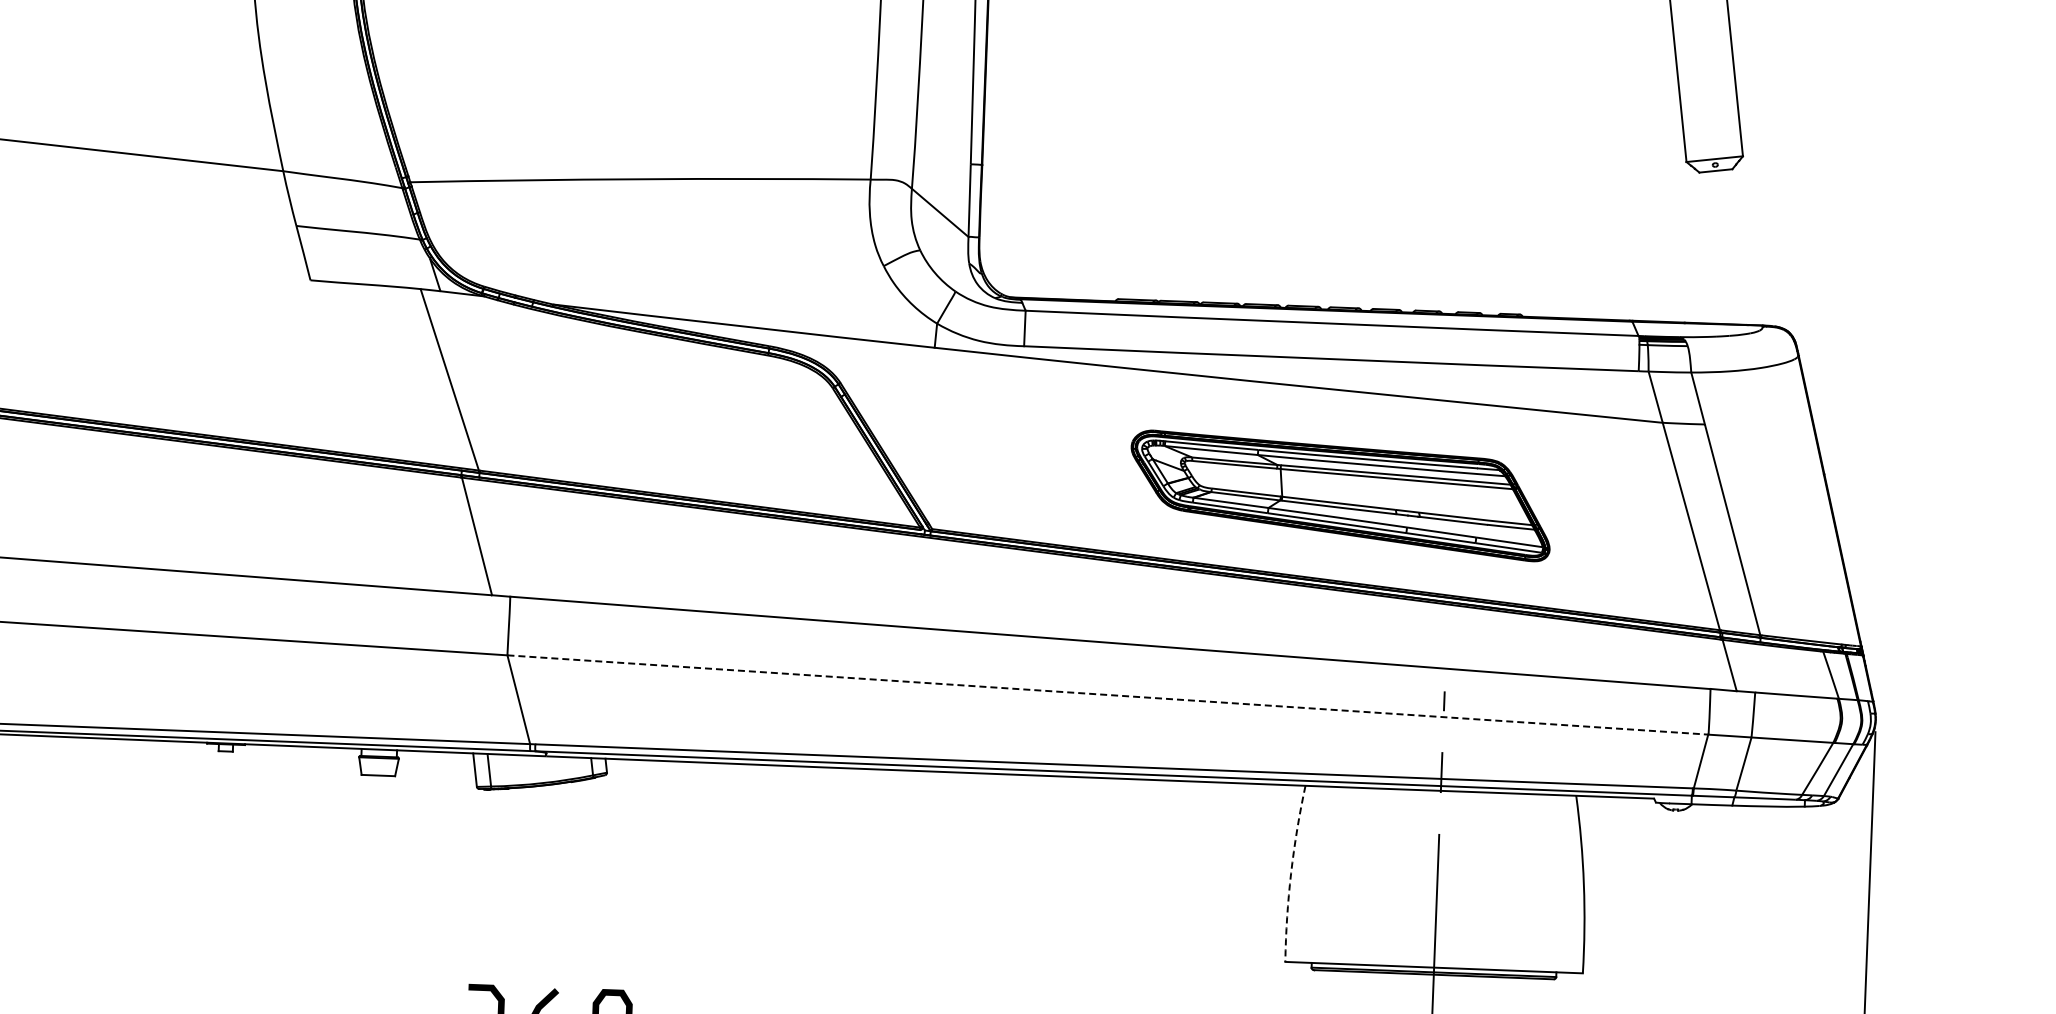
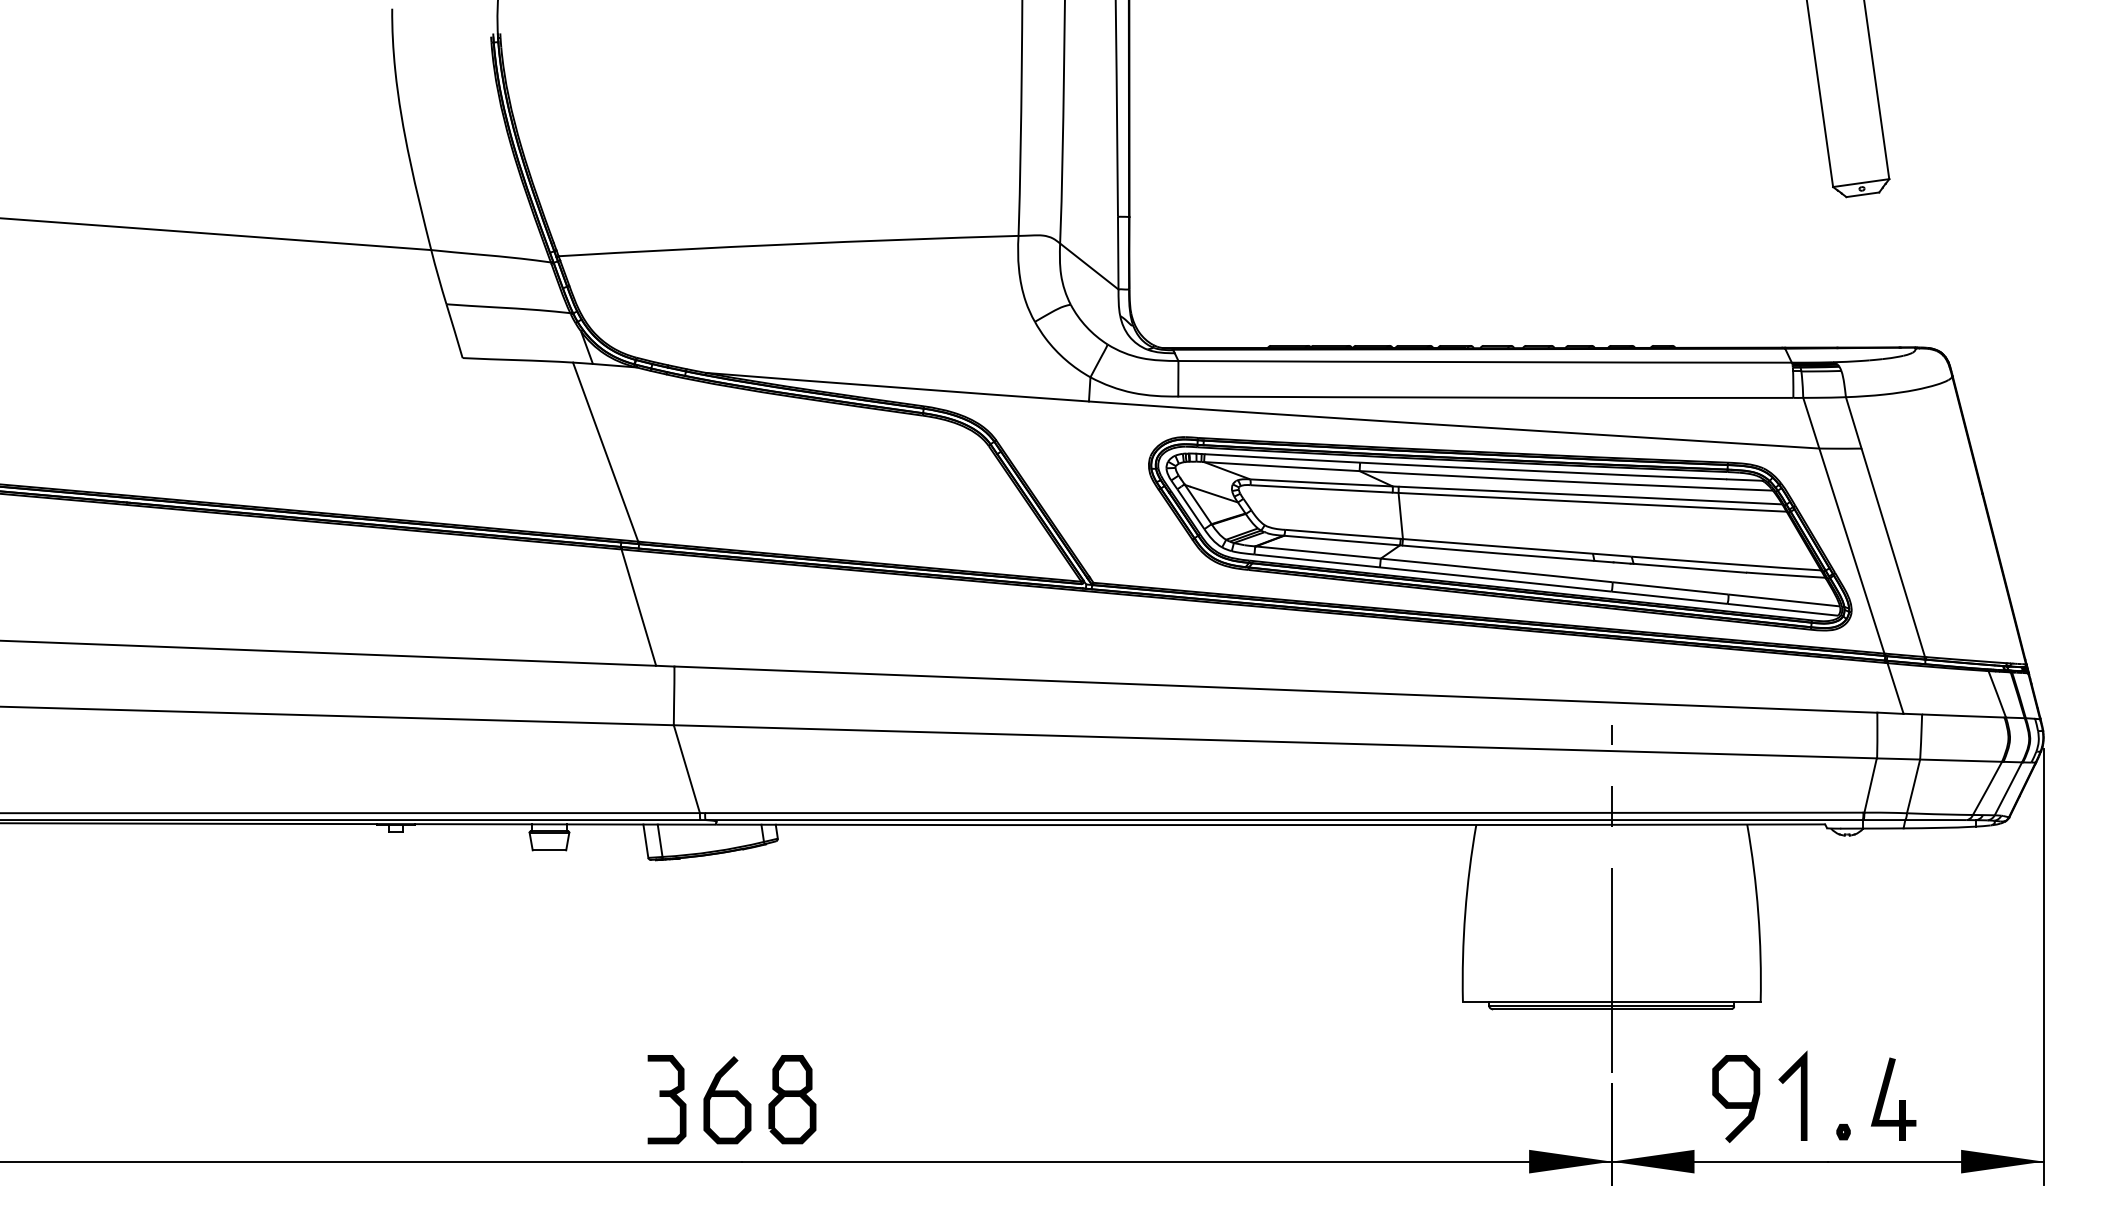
part: (1340, 495) -> (1500, 533), size x1.67
line: (1108, 694) -> (1275, 741), dashed -> solid
arc: (1291, 873) -> (1465, 913), dashed -> solid

